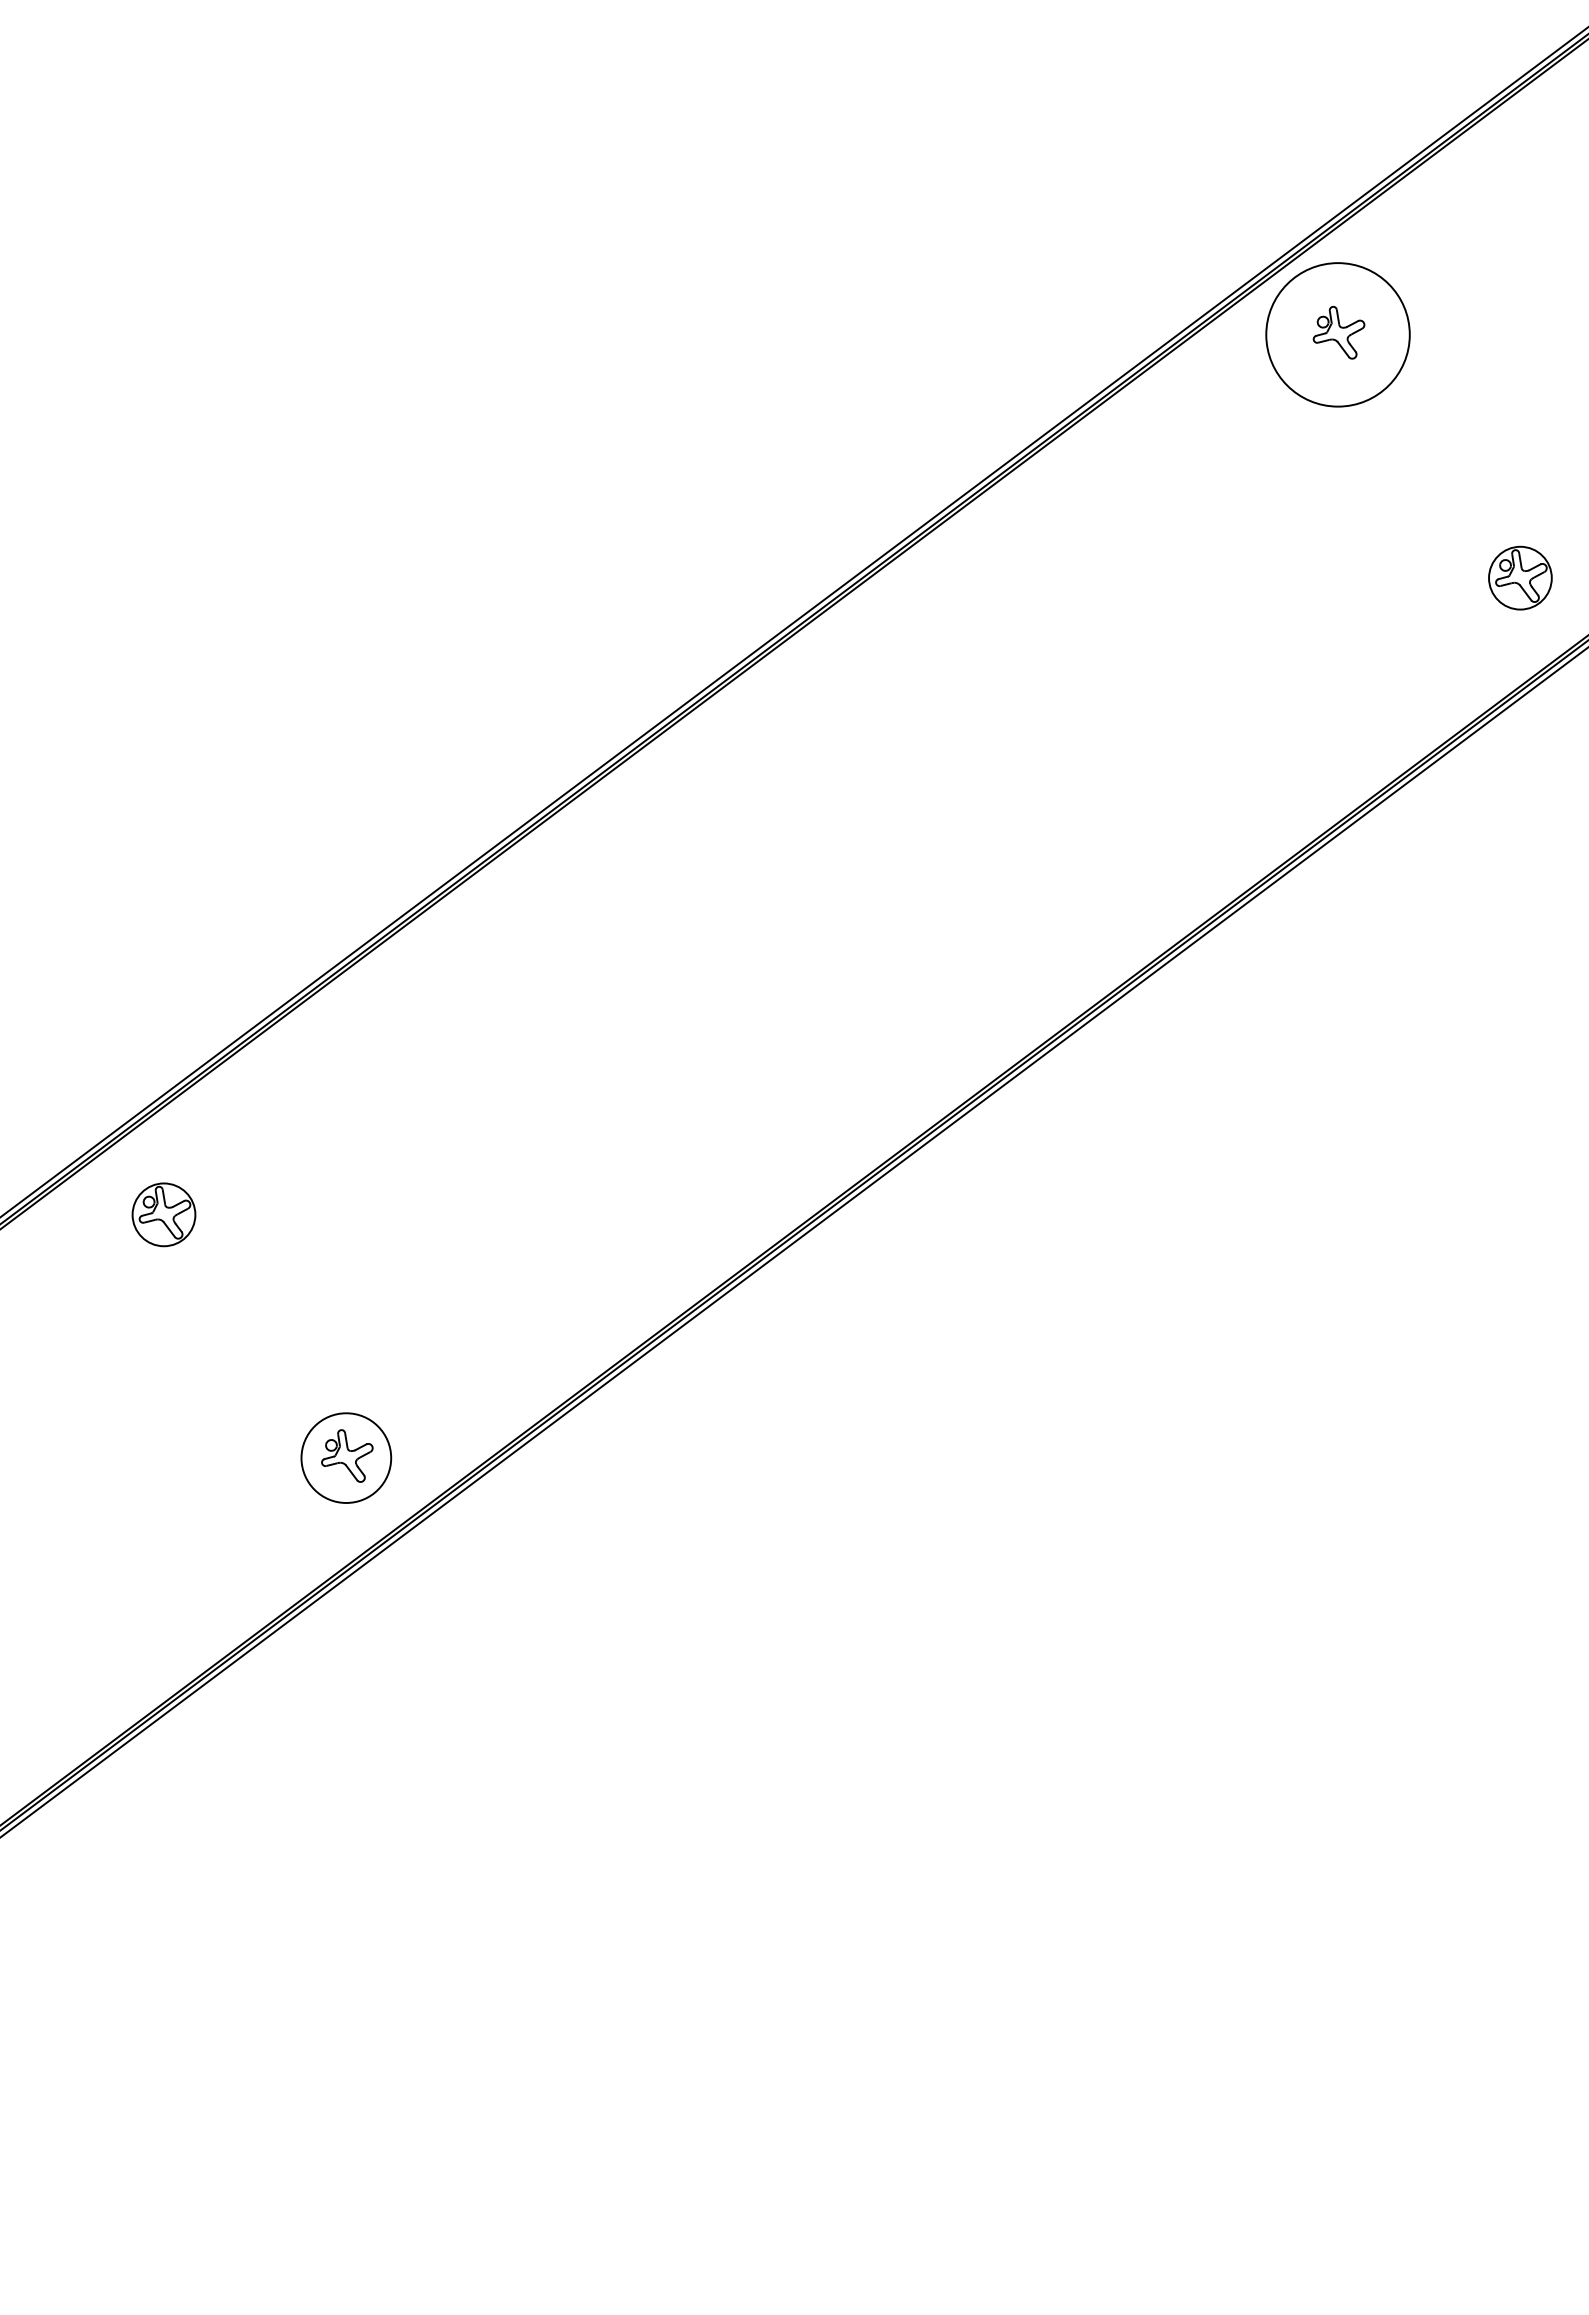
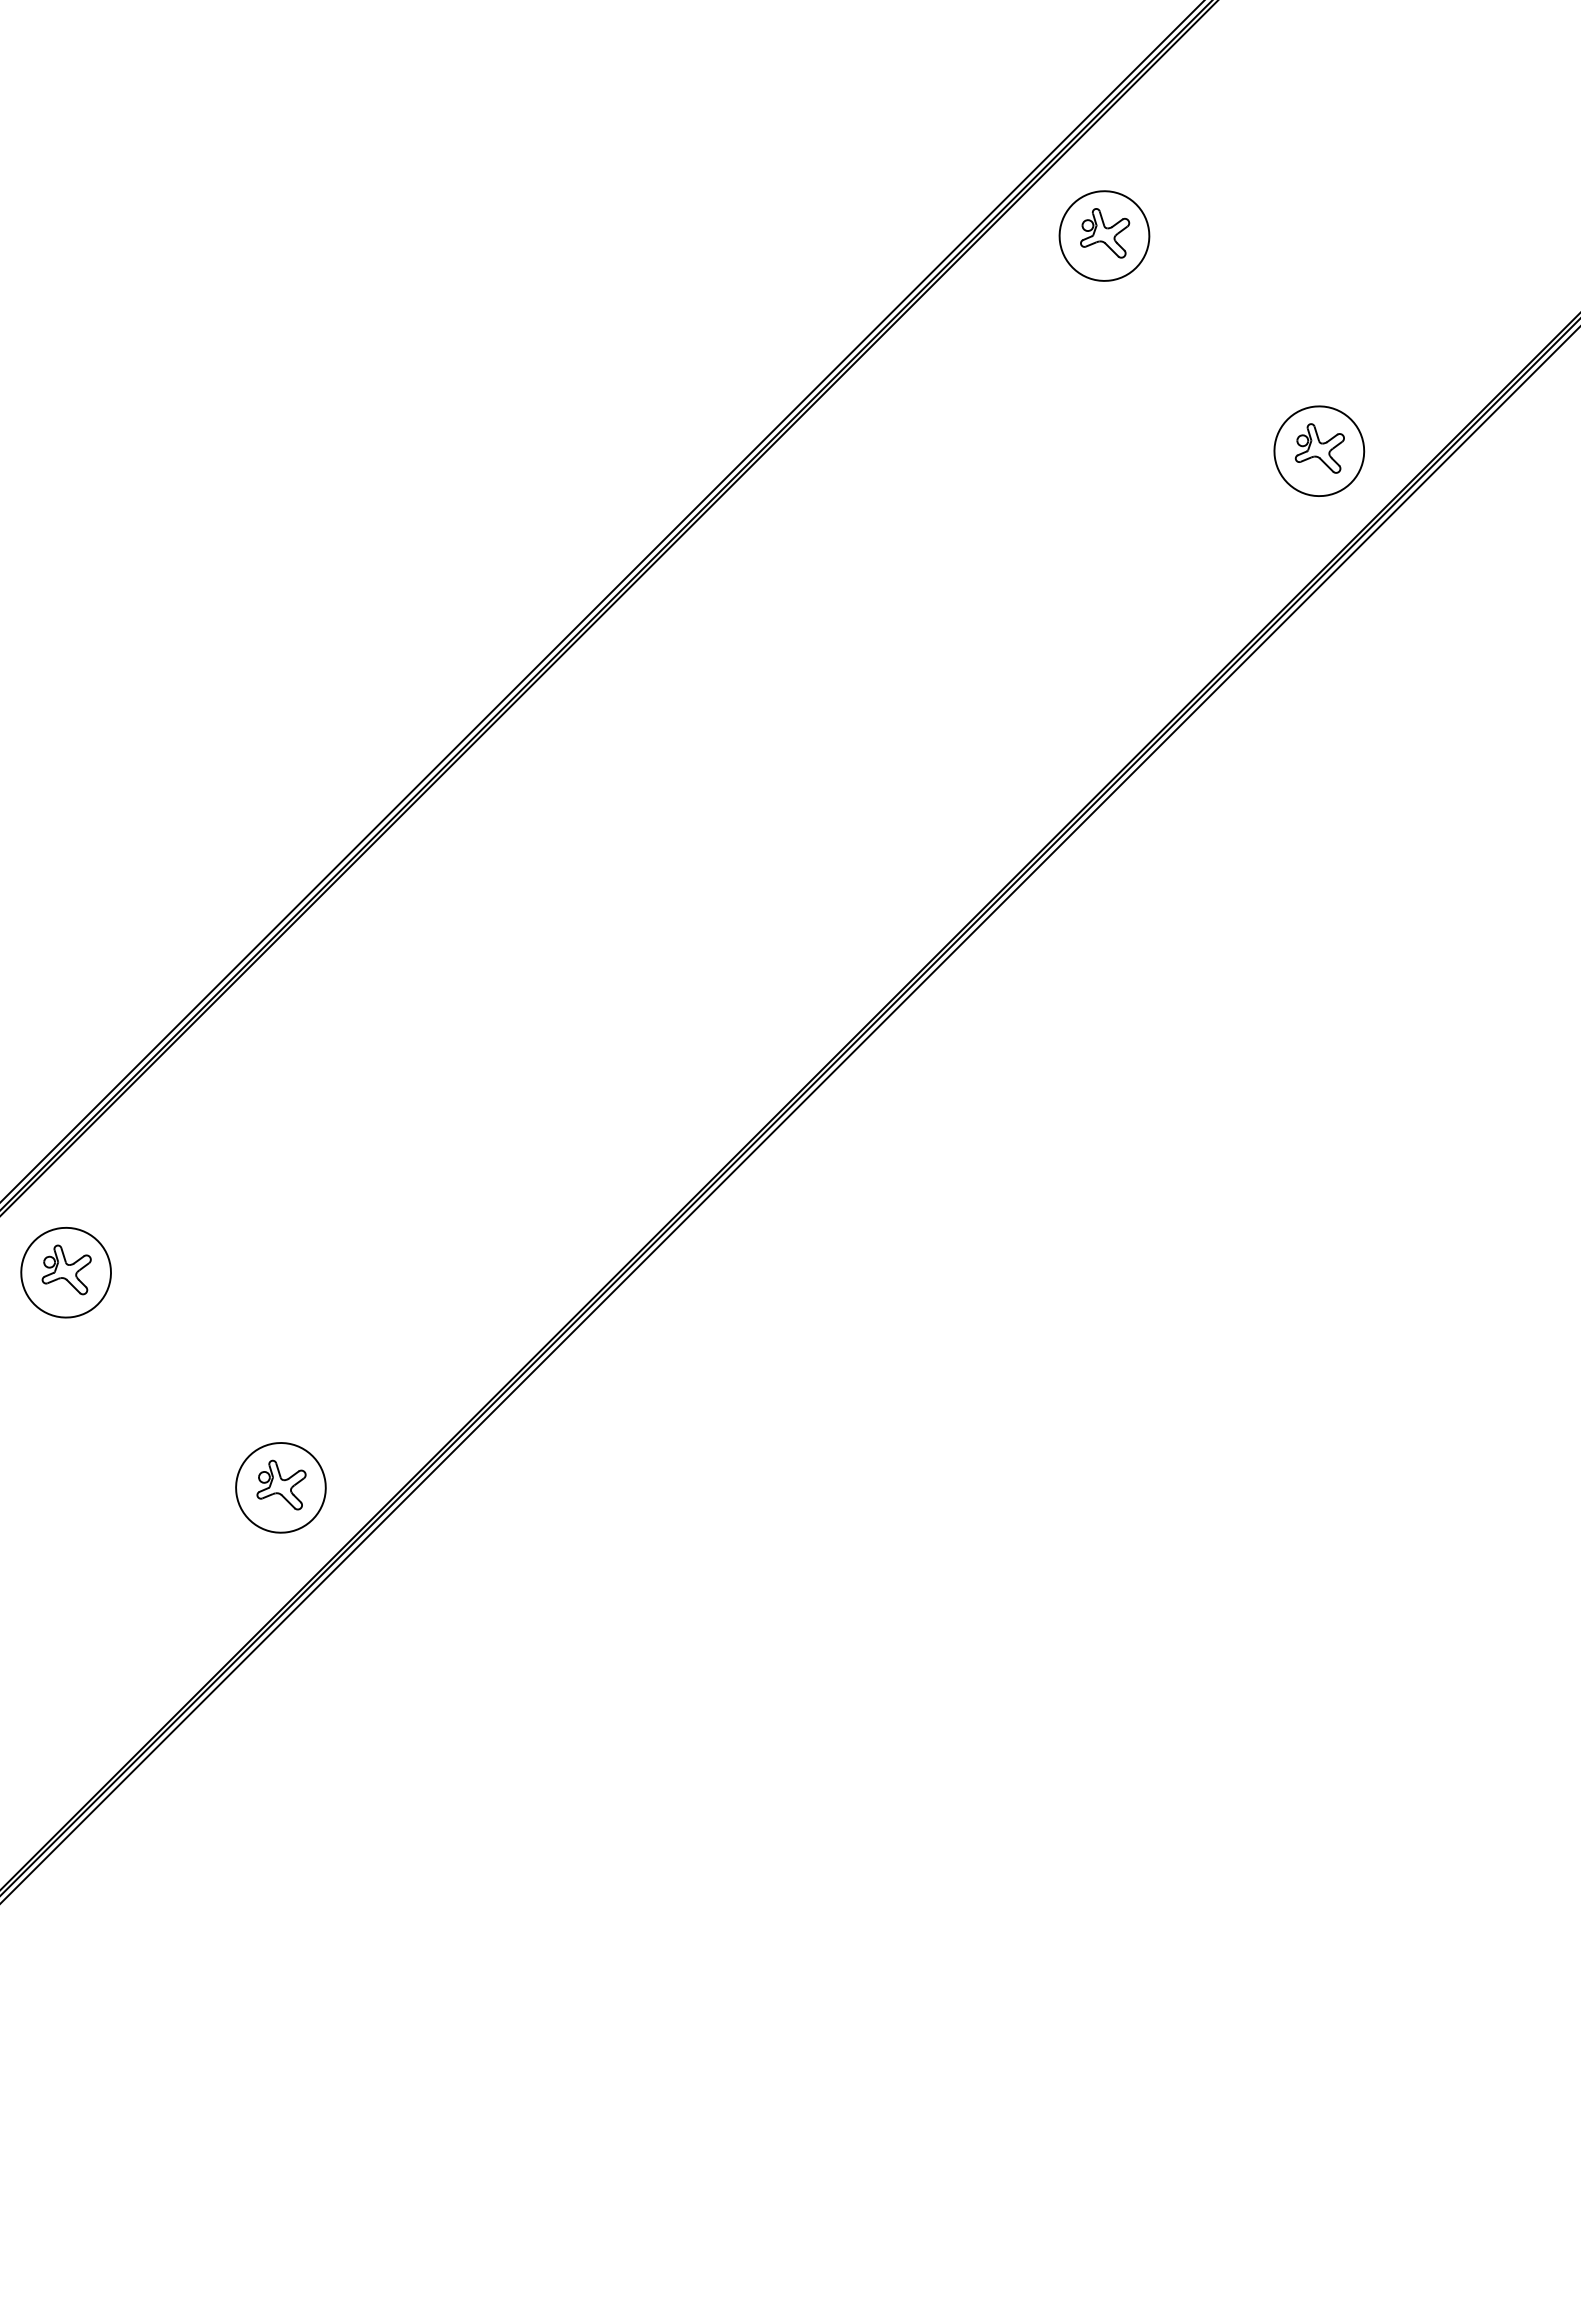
circle: (1337, 334) -> (1103, 235), size x0.62
circle: (1520, 578) -> (1319, 451), size x1.43
circle: (163, 1214) -> (65, 1272), size x1.43

